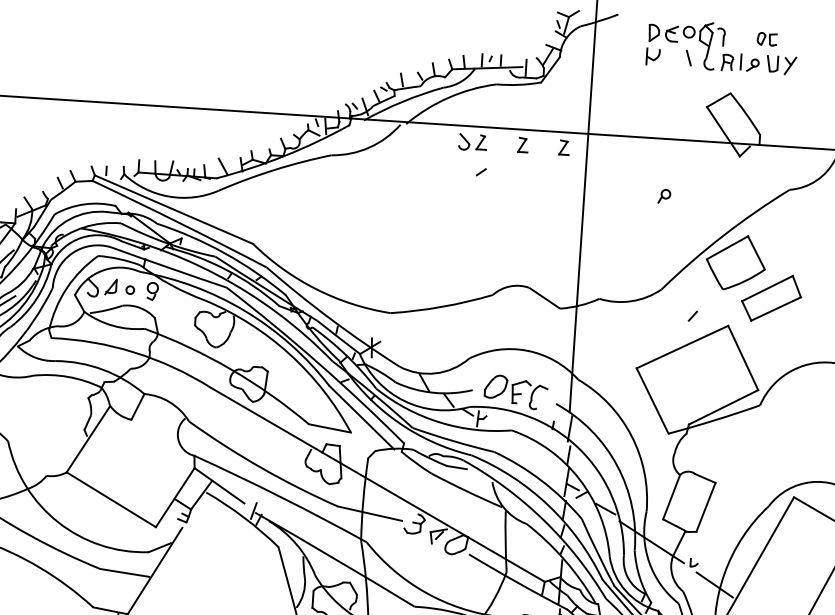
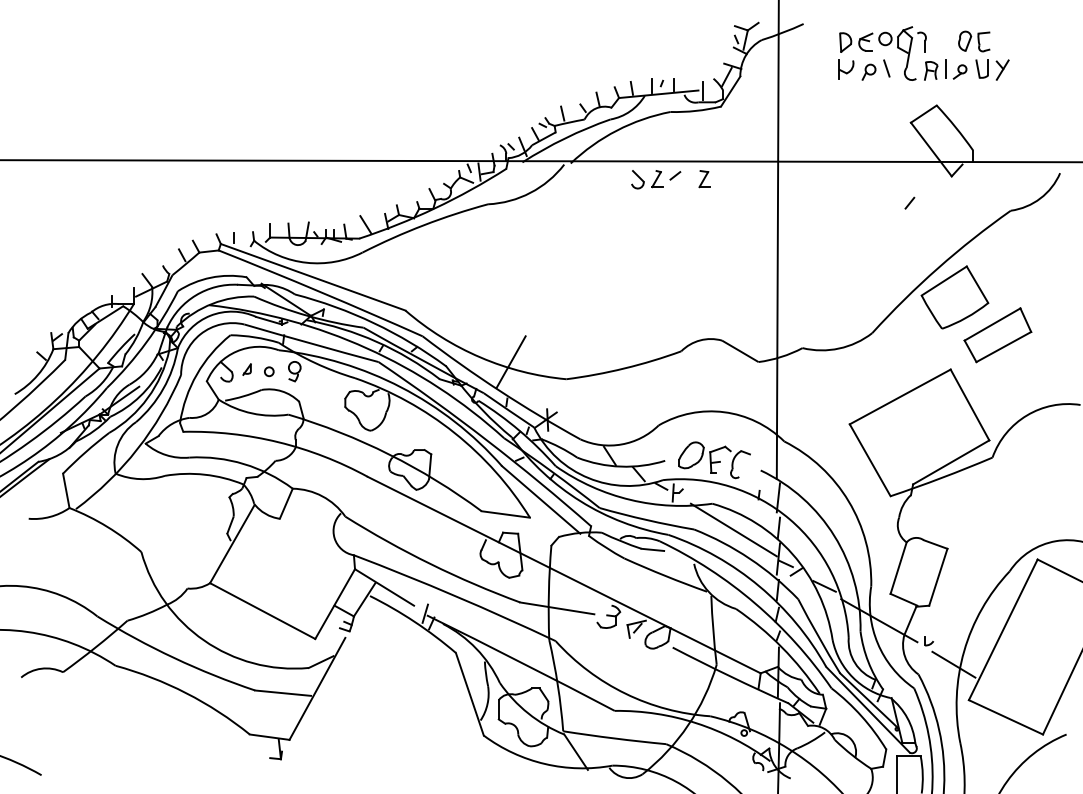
part: (767, 39) -> (974, 41), size x1.43
part: (563, 148) -> (751, 179), removed
line: (481, 171) -> (675, 175), moved
part: (664, 195) -> (868, 71), moved
part: (110, 286) -> (246, 369), size x0.62
line: (342, 294) -> (510, 361), added
line: (692, 315) -> (909, 202), moved
line: (528, 454) -> (733, 529), added

